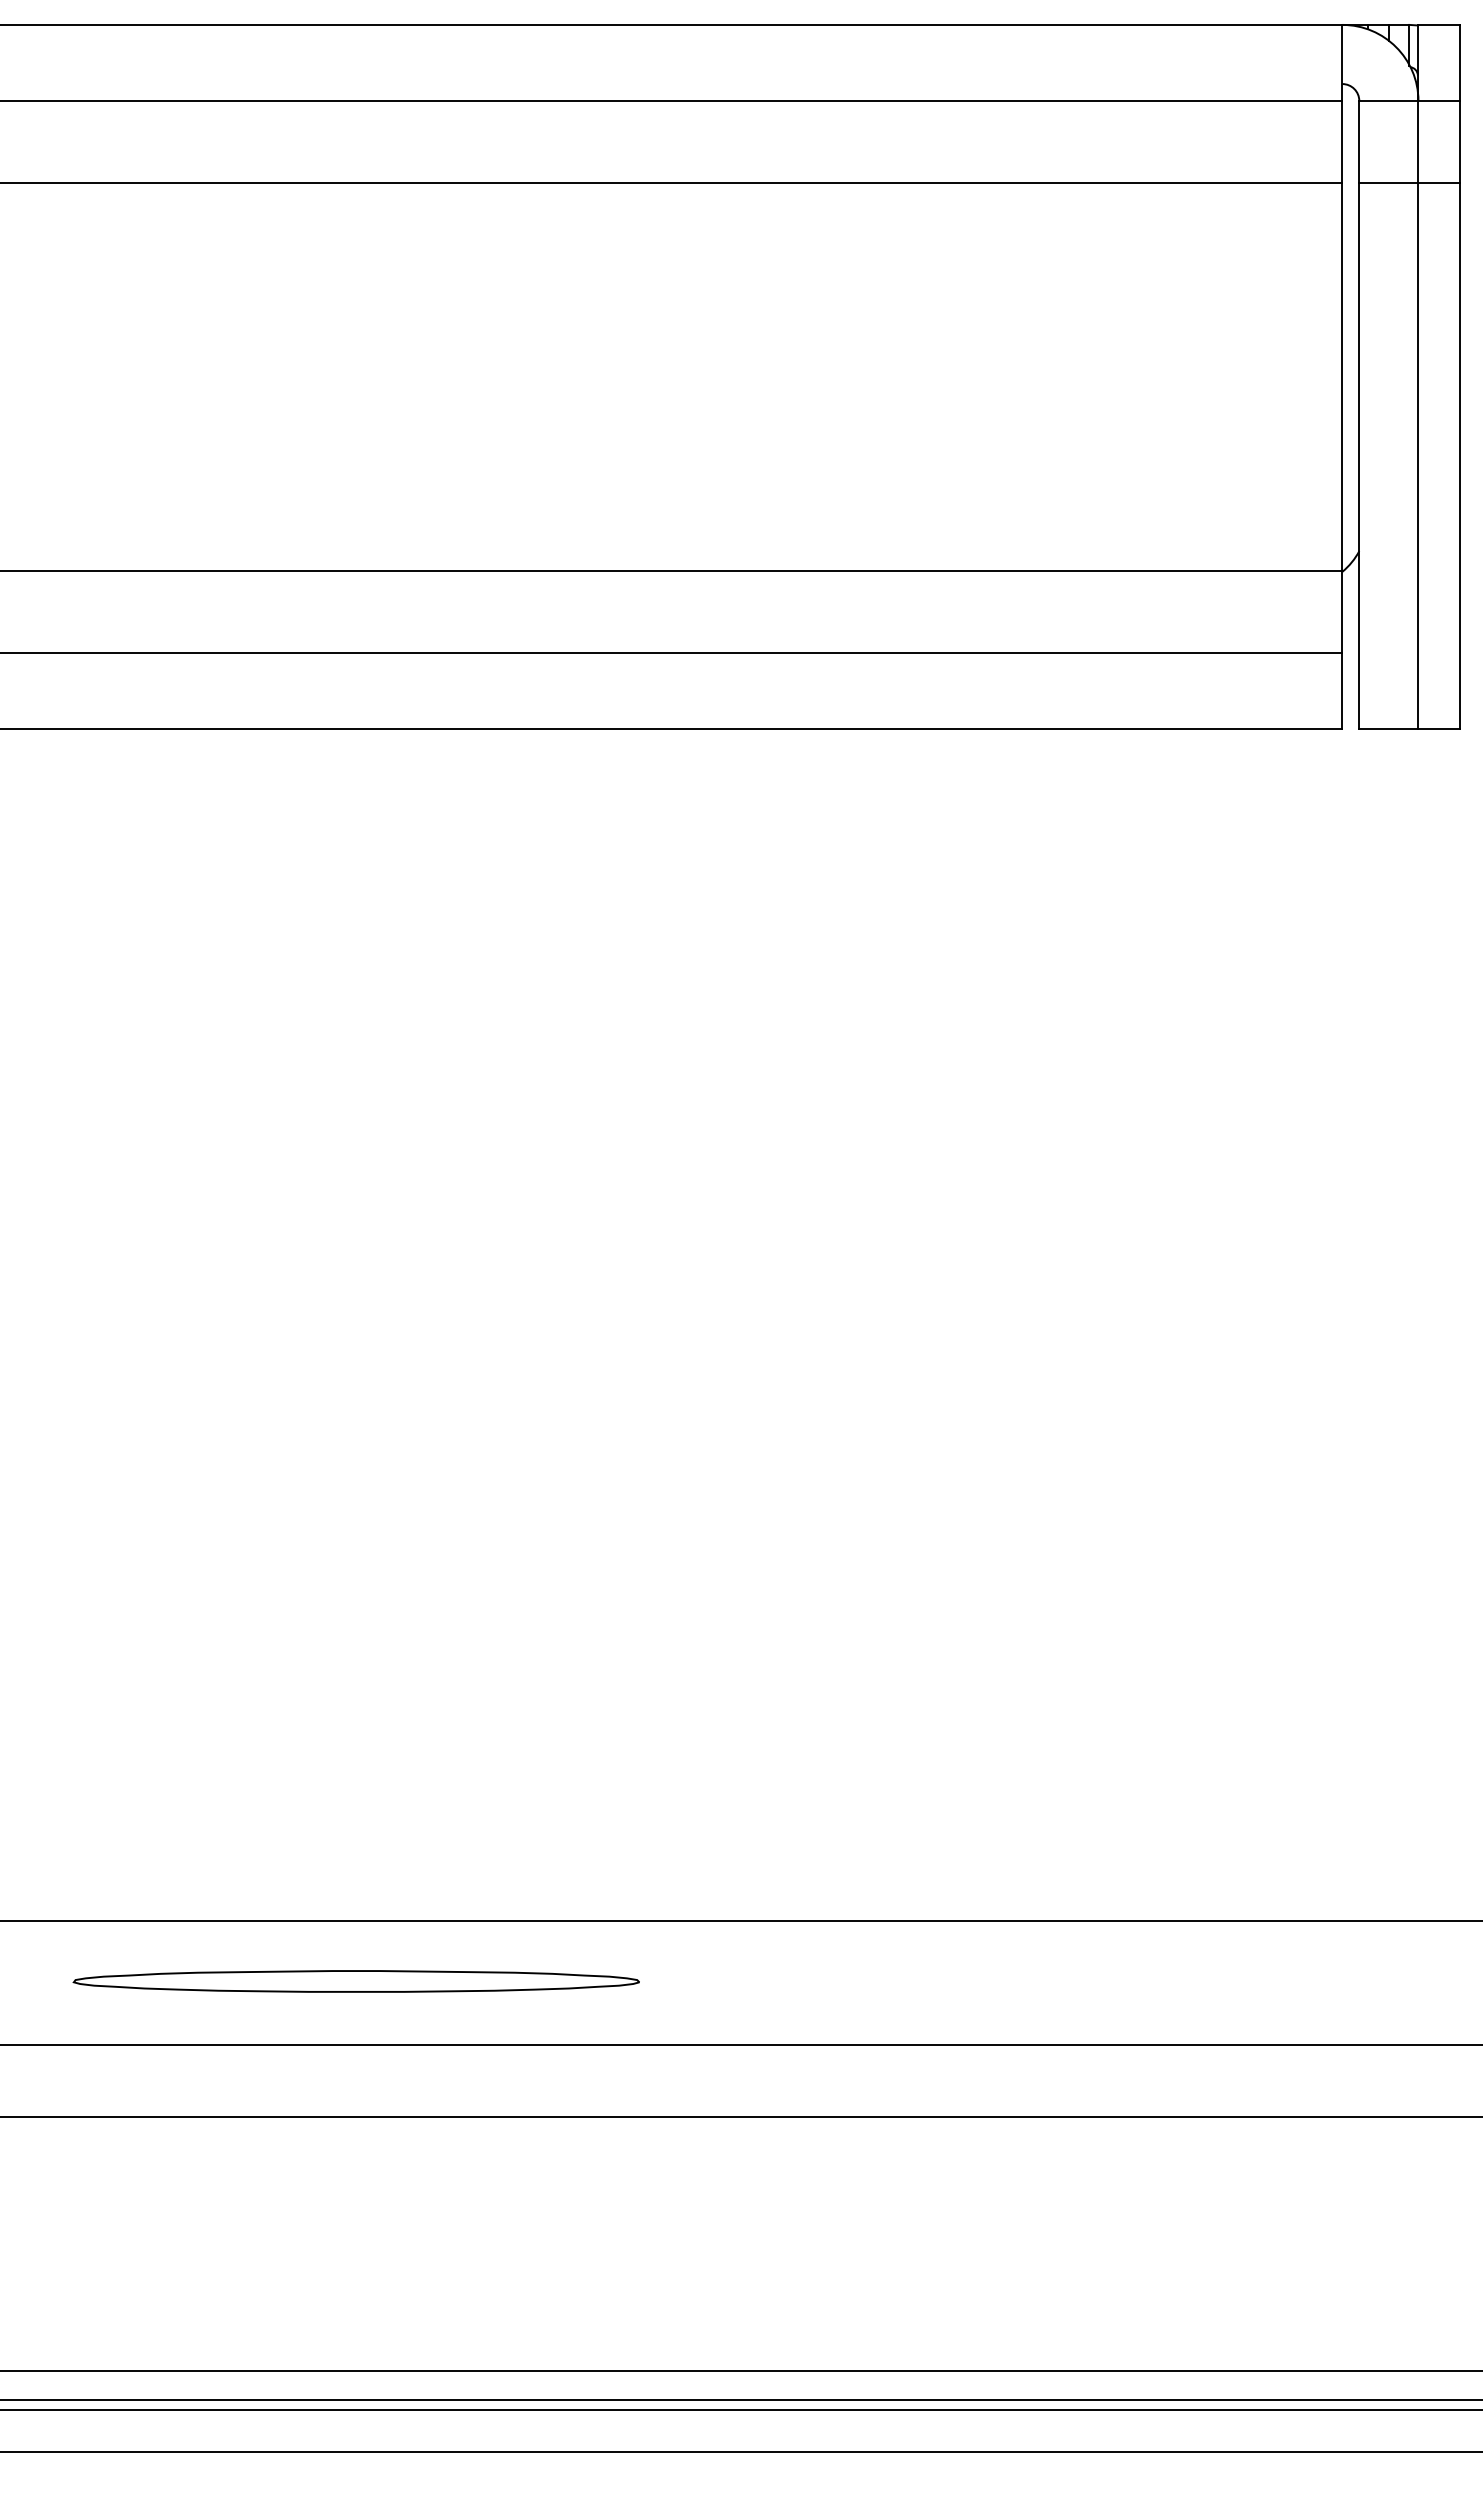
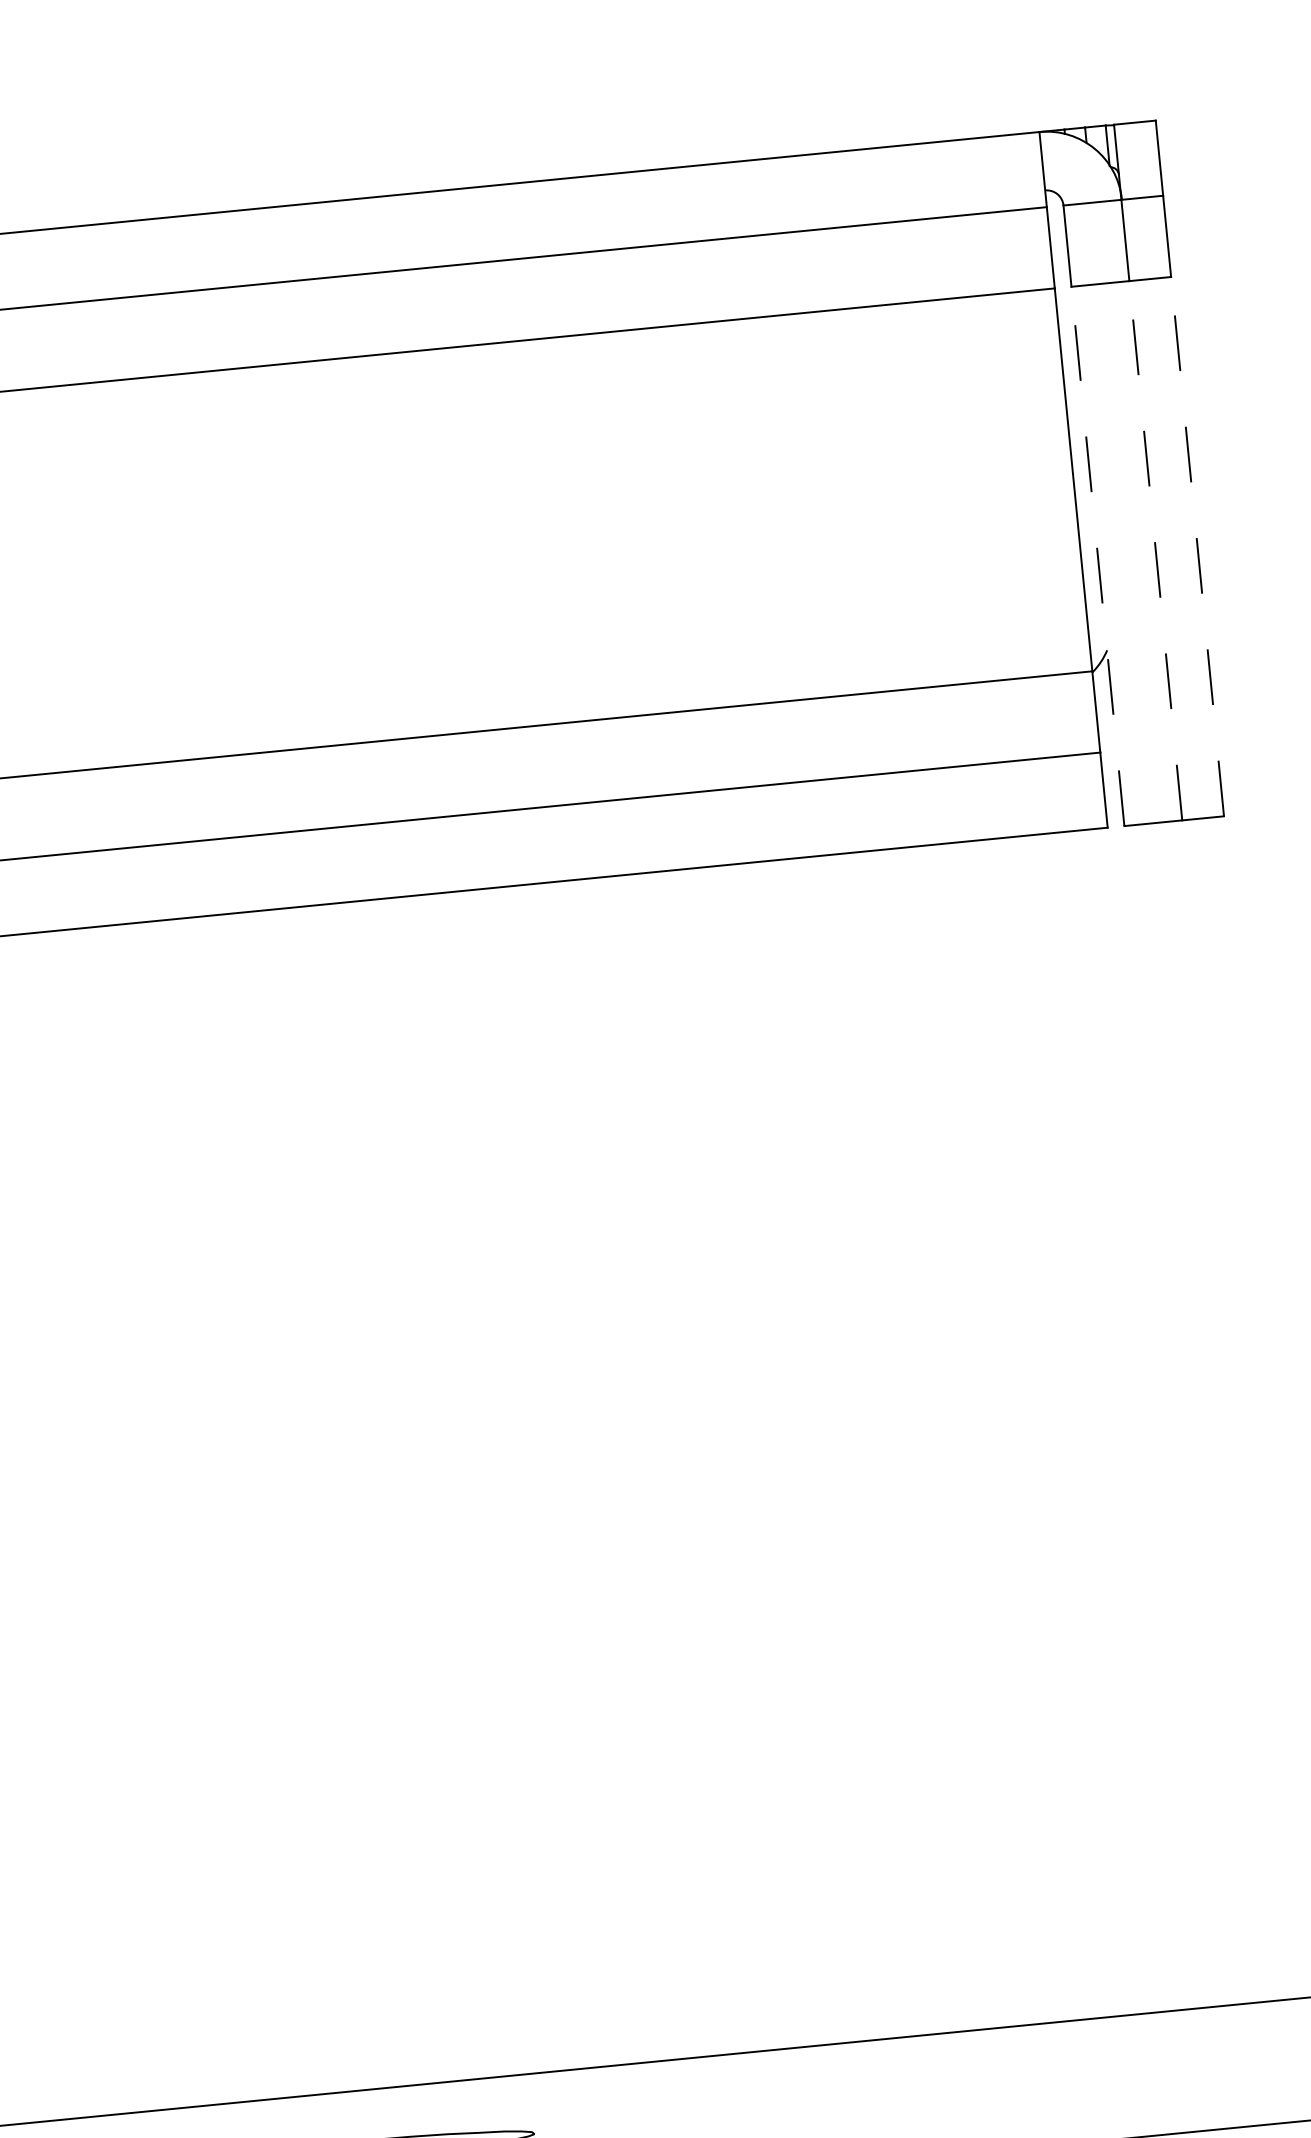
line: (1359, 456) -> (1098, 556), solid -> dashed
line: (1417, 456) -> (1155, 551), solid -> dashed
line: (1460, 456) -> (1197, 547), solid -> dashed

